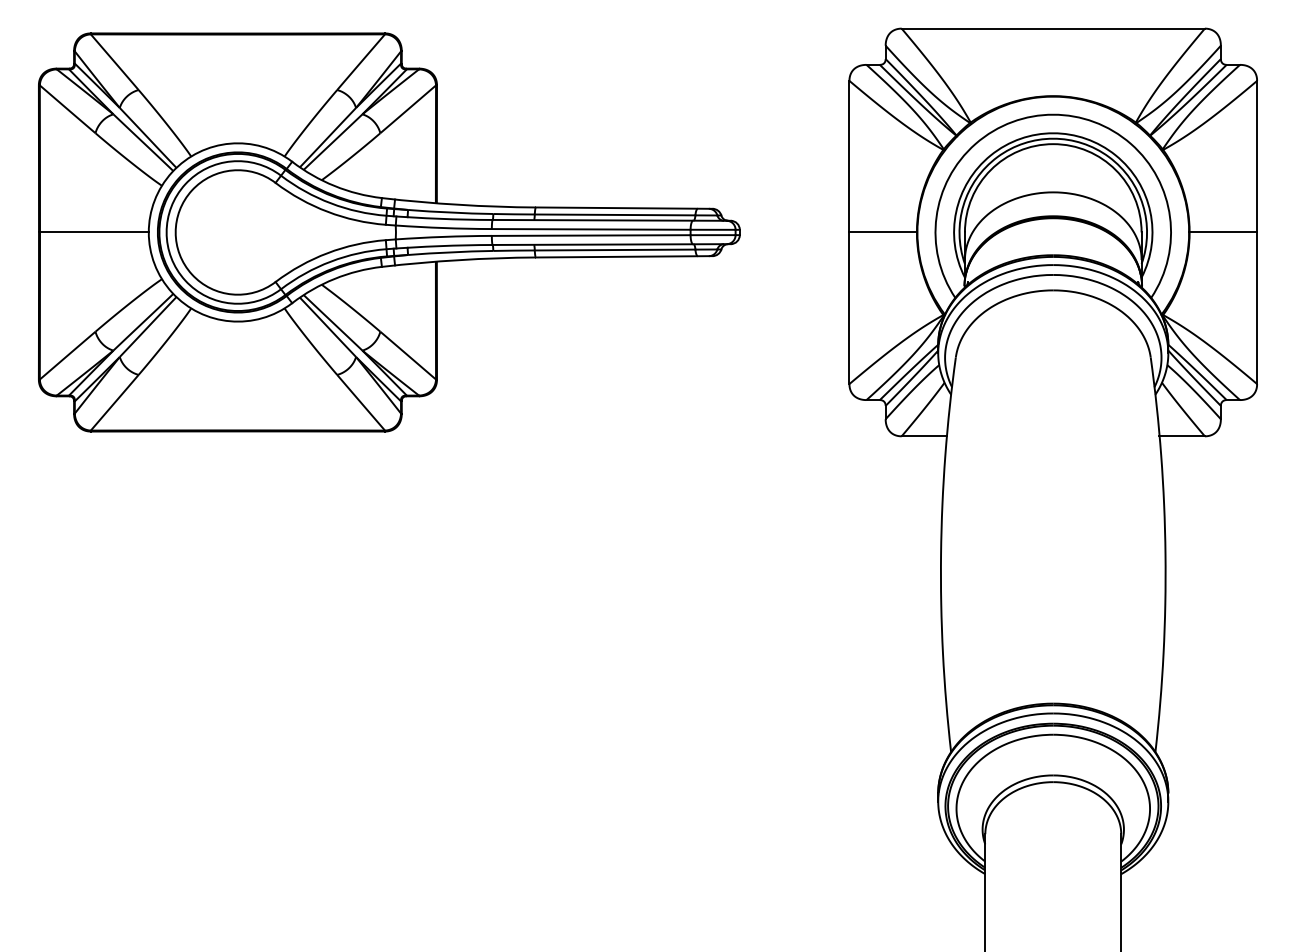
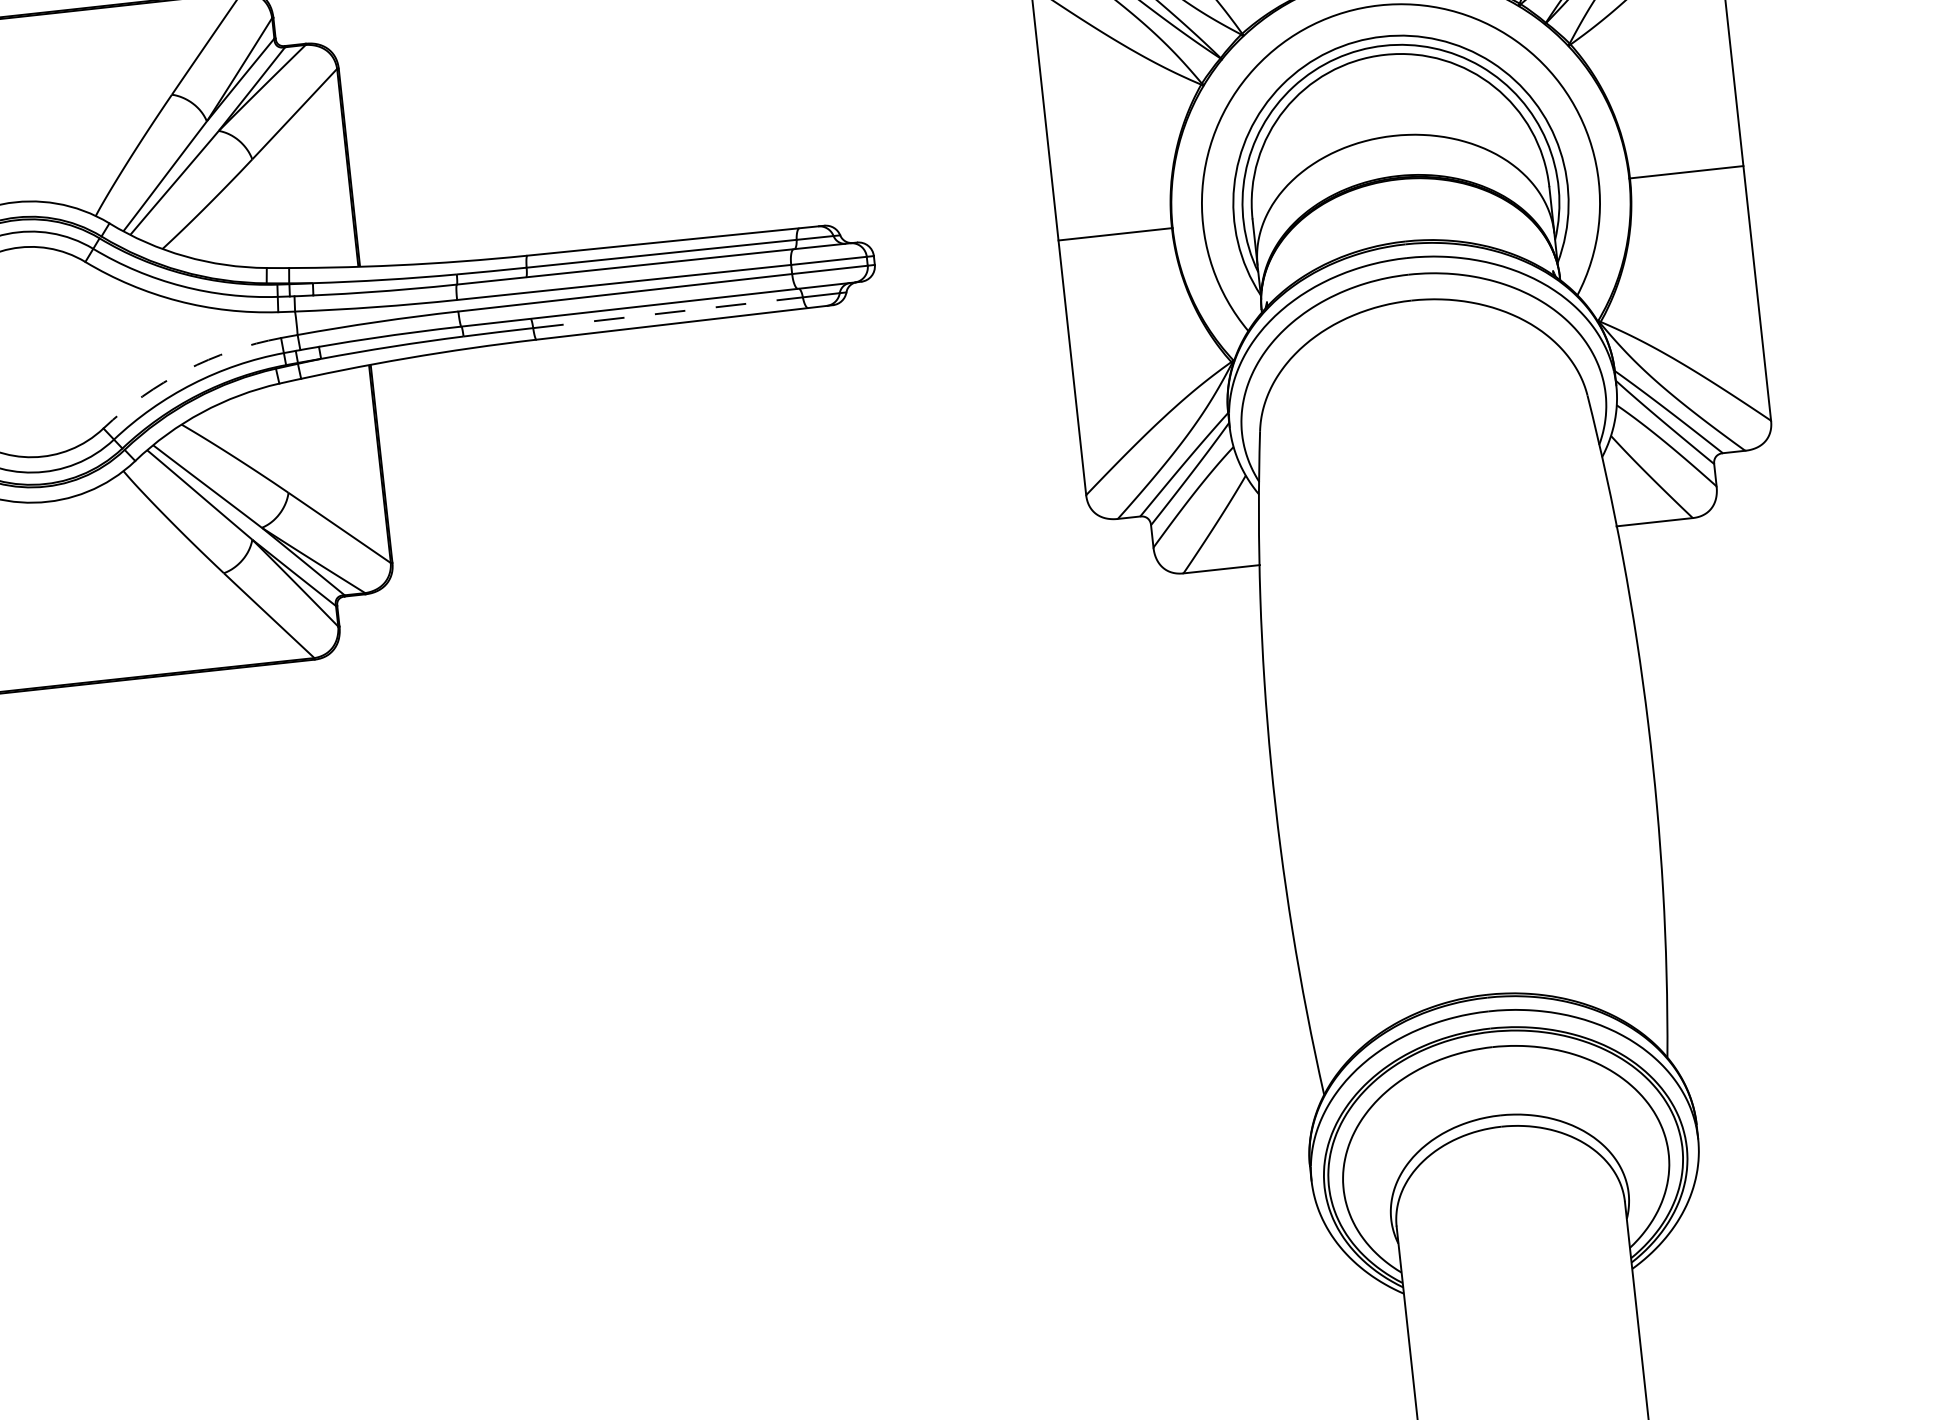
line: (615, 250) -> (668, 313), solid -> dashed
arc: (327, 253) -> (185, 371), solid -> dashed

